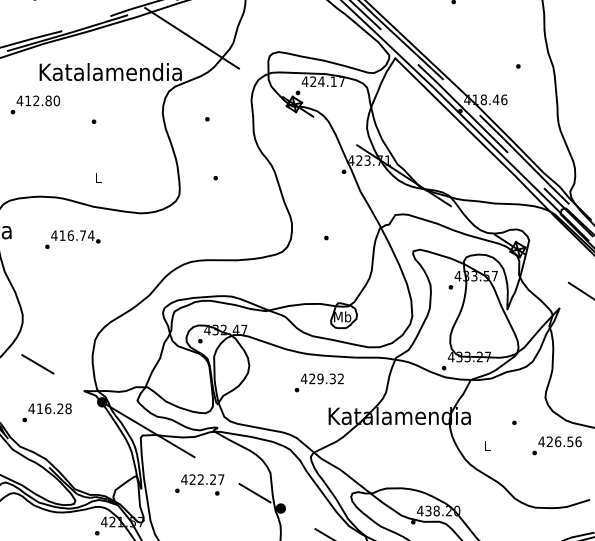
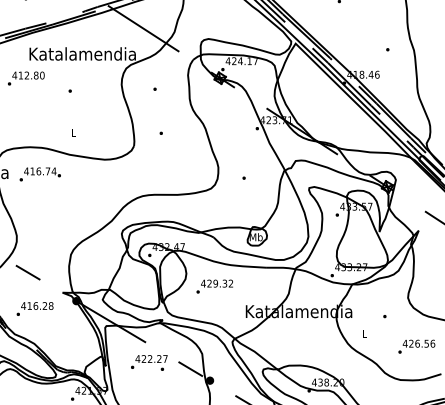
text: (71, 239) -> (39, 174), moved
text: (318, 382) -> (214, 286), moved
text: (556, 445) -> (416, 346), moved

